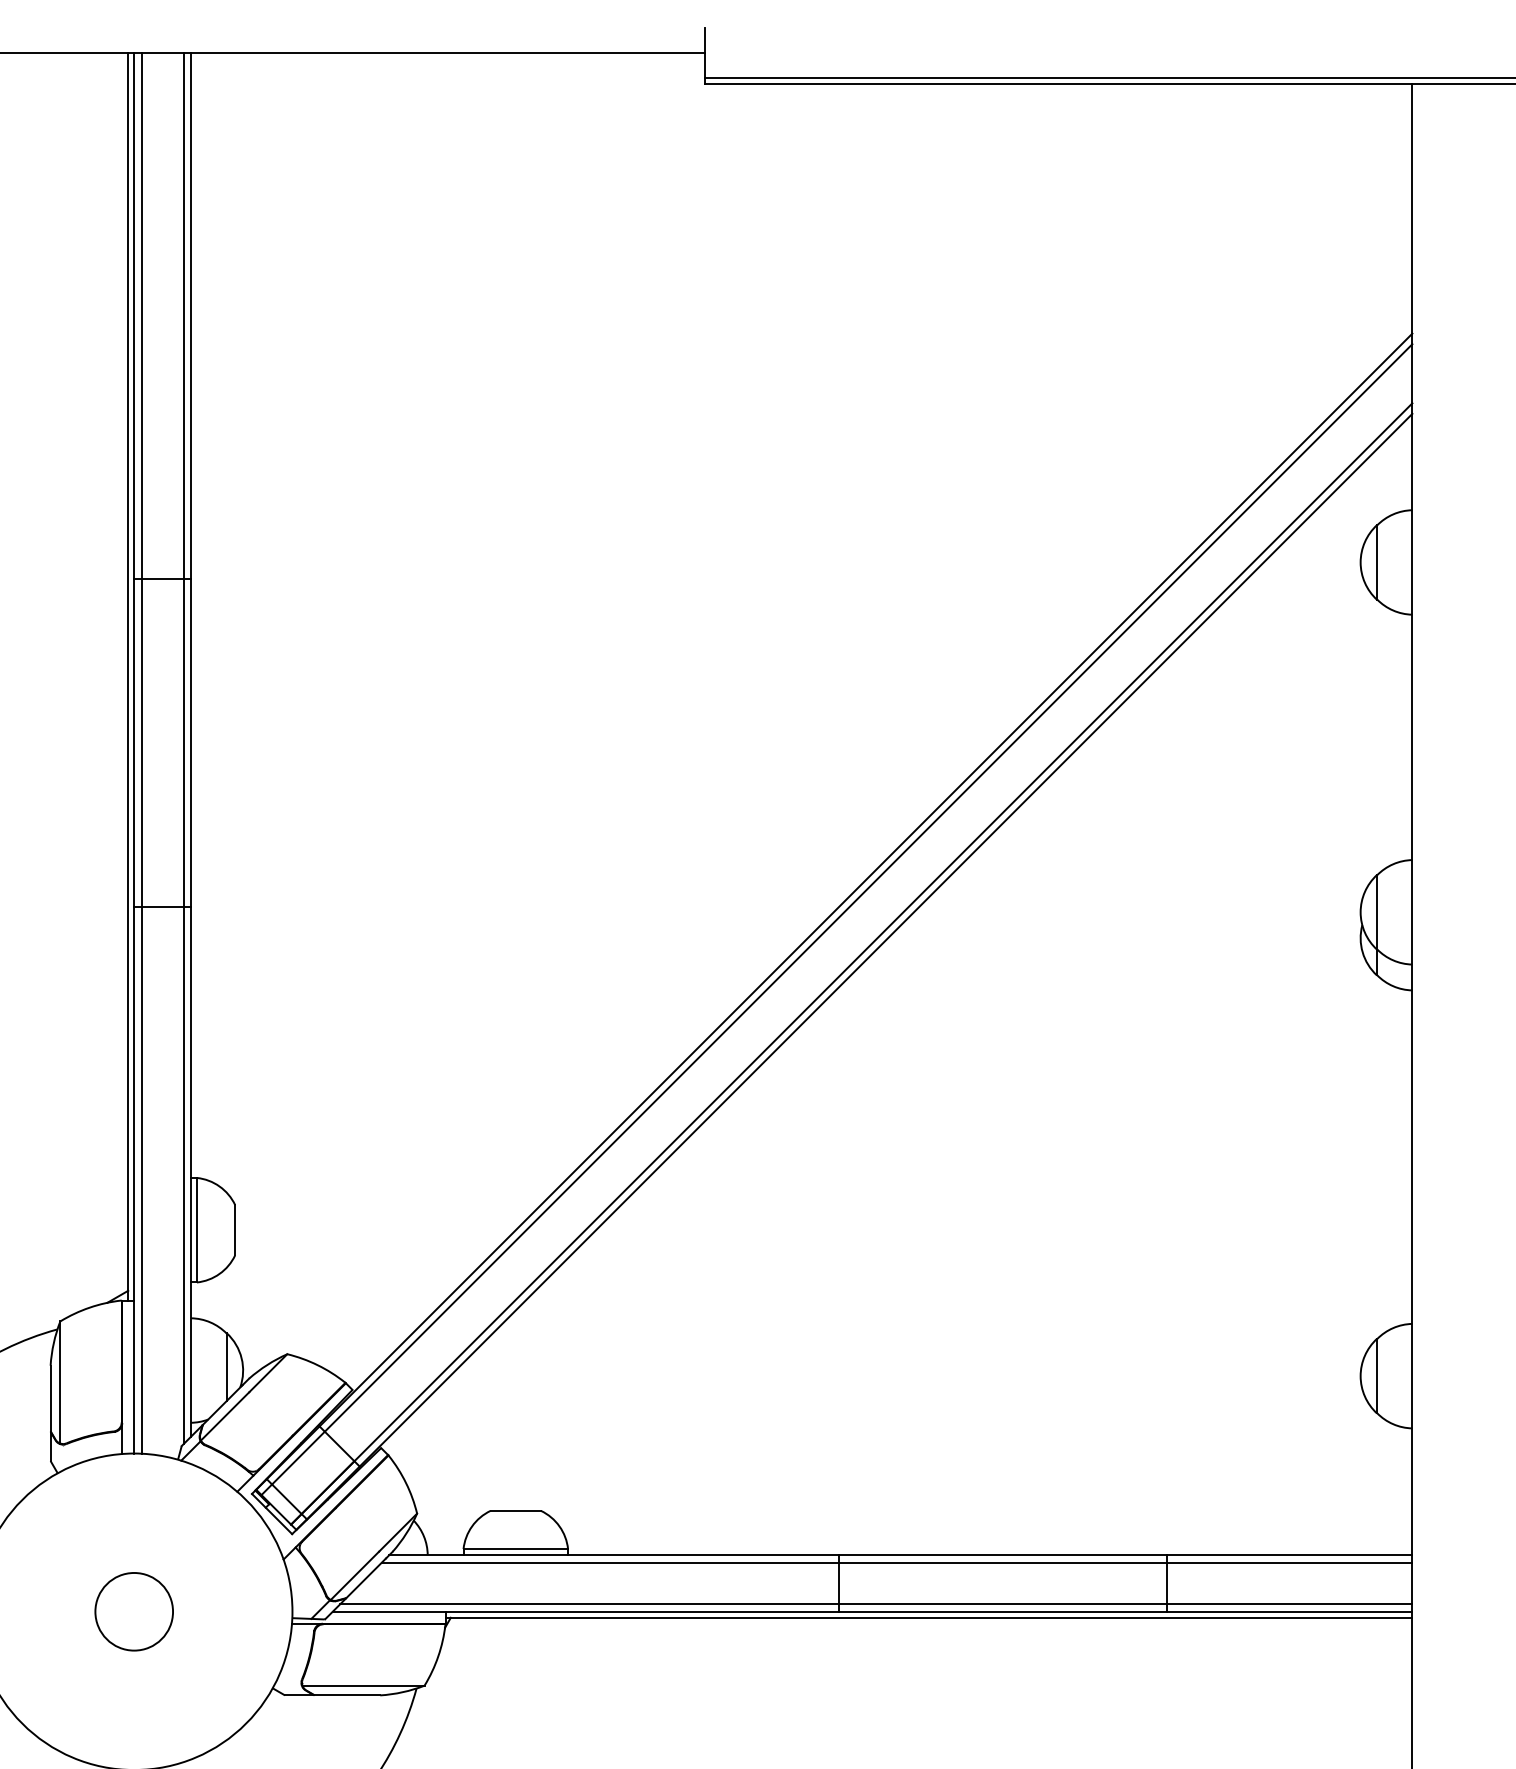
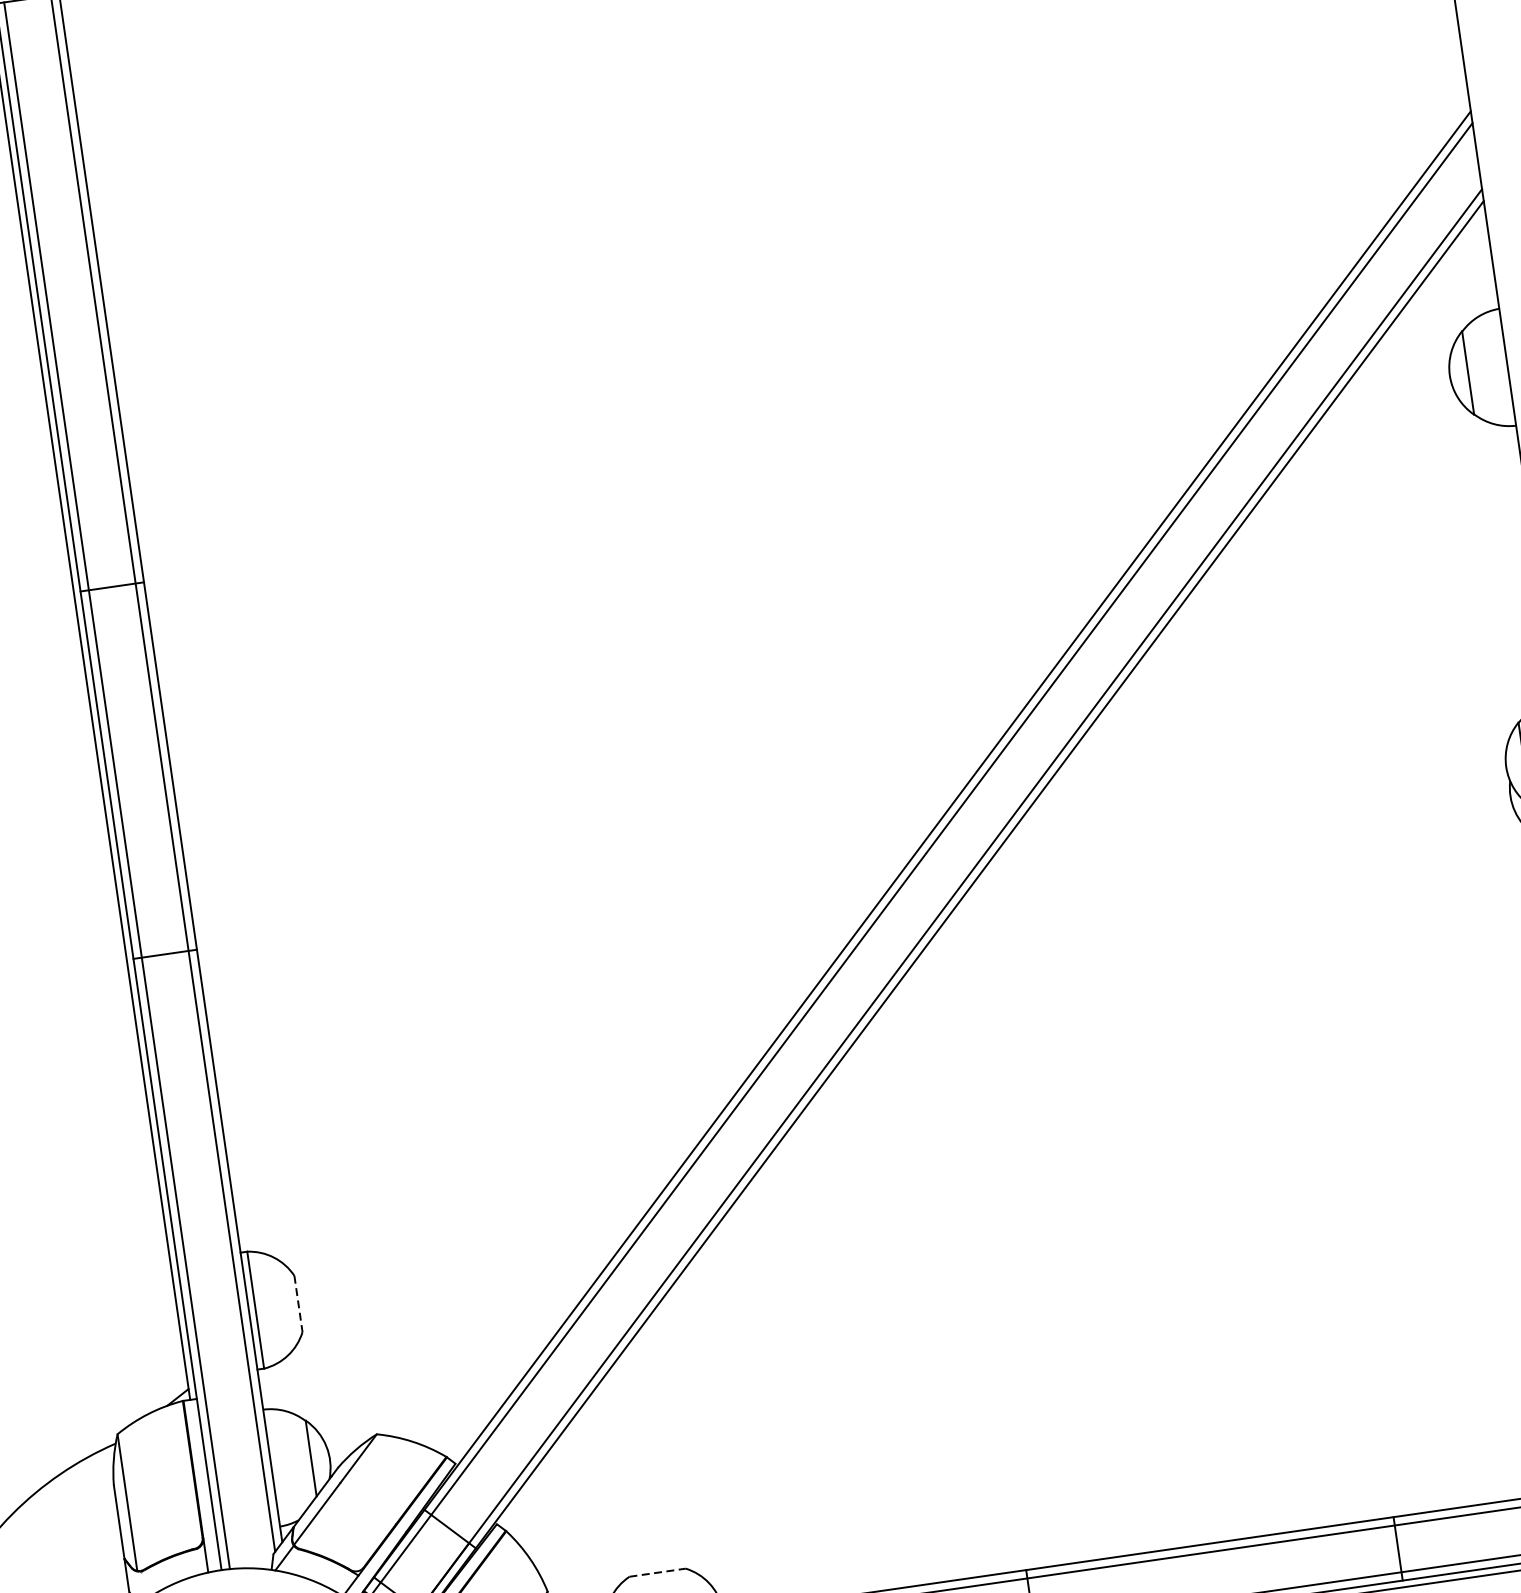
line: (235, 1230) -> (298, 1304), solid -> dashed
line: (516, 1510) -> (658, 1572), solid -> dashed

